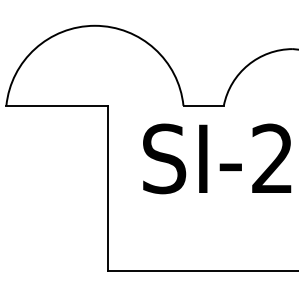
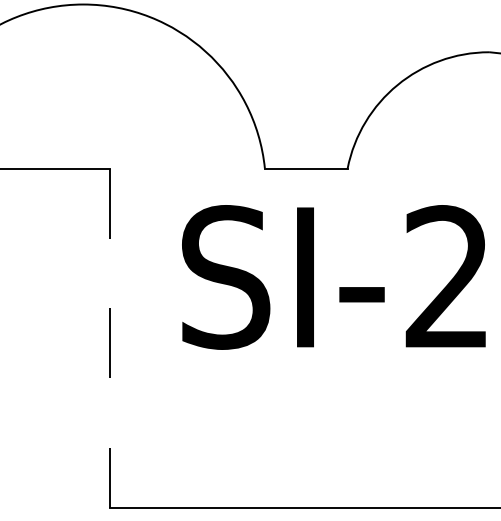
line: (108, 188) -> (111, 338), solid -> dashed

